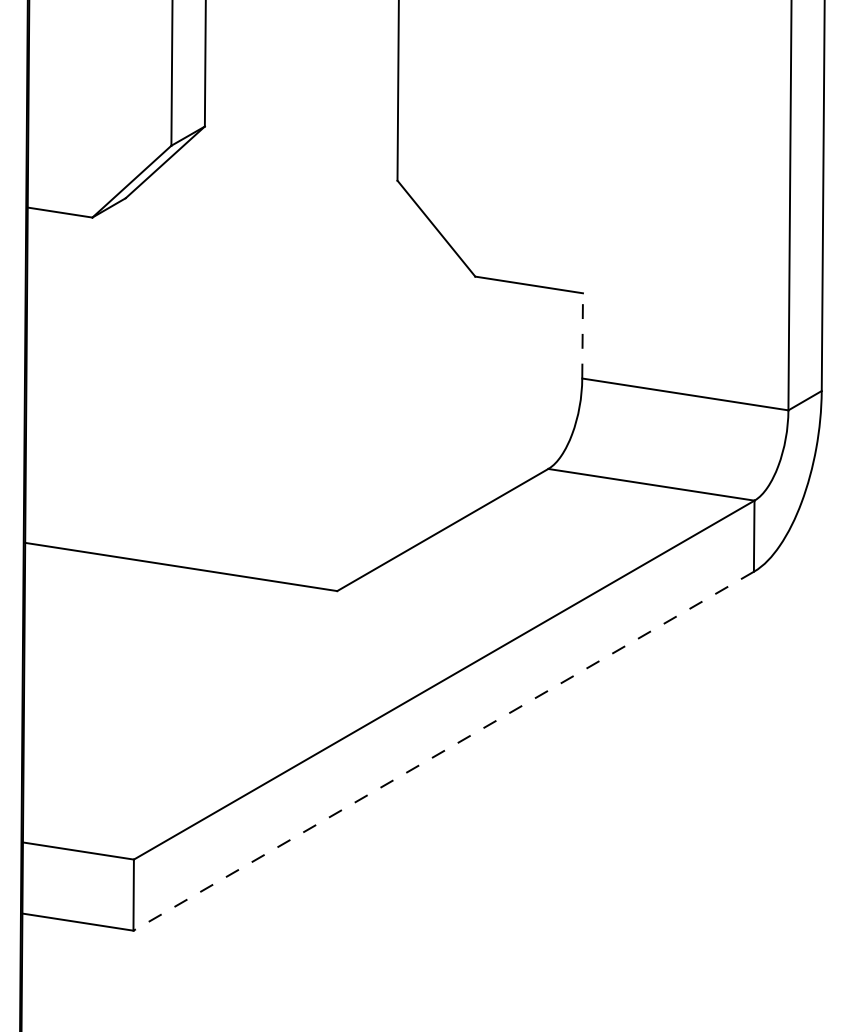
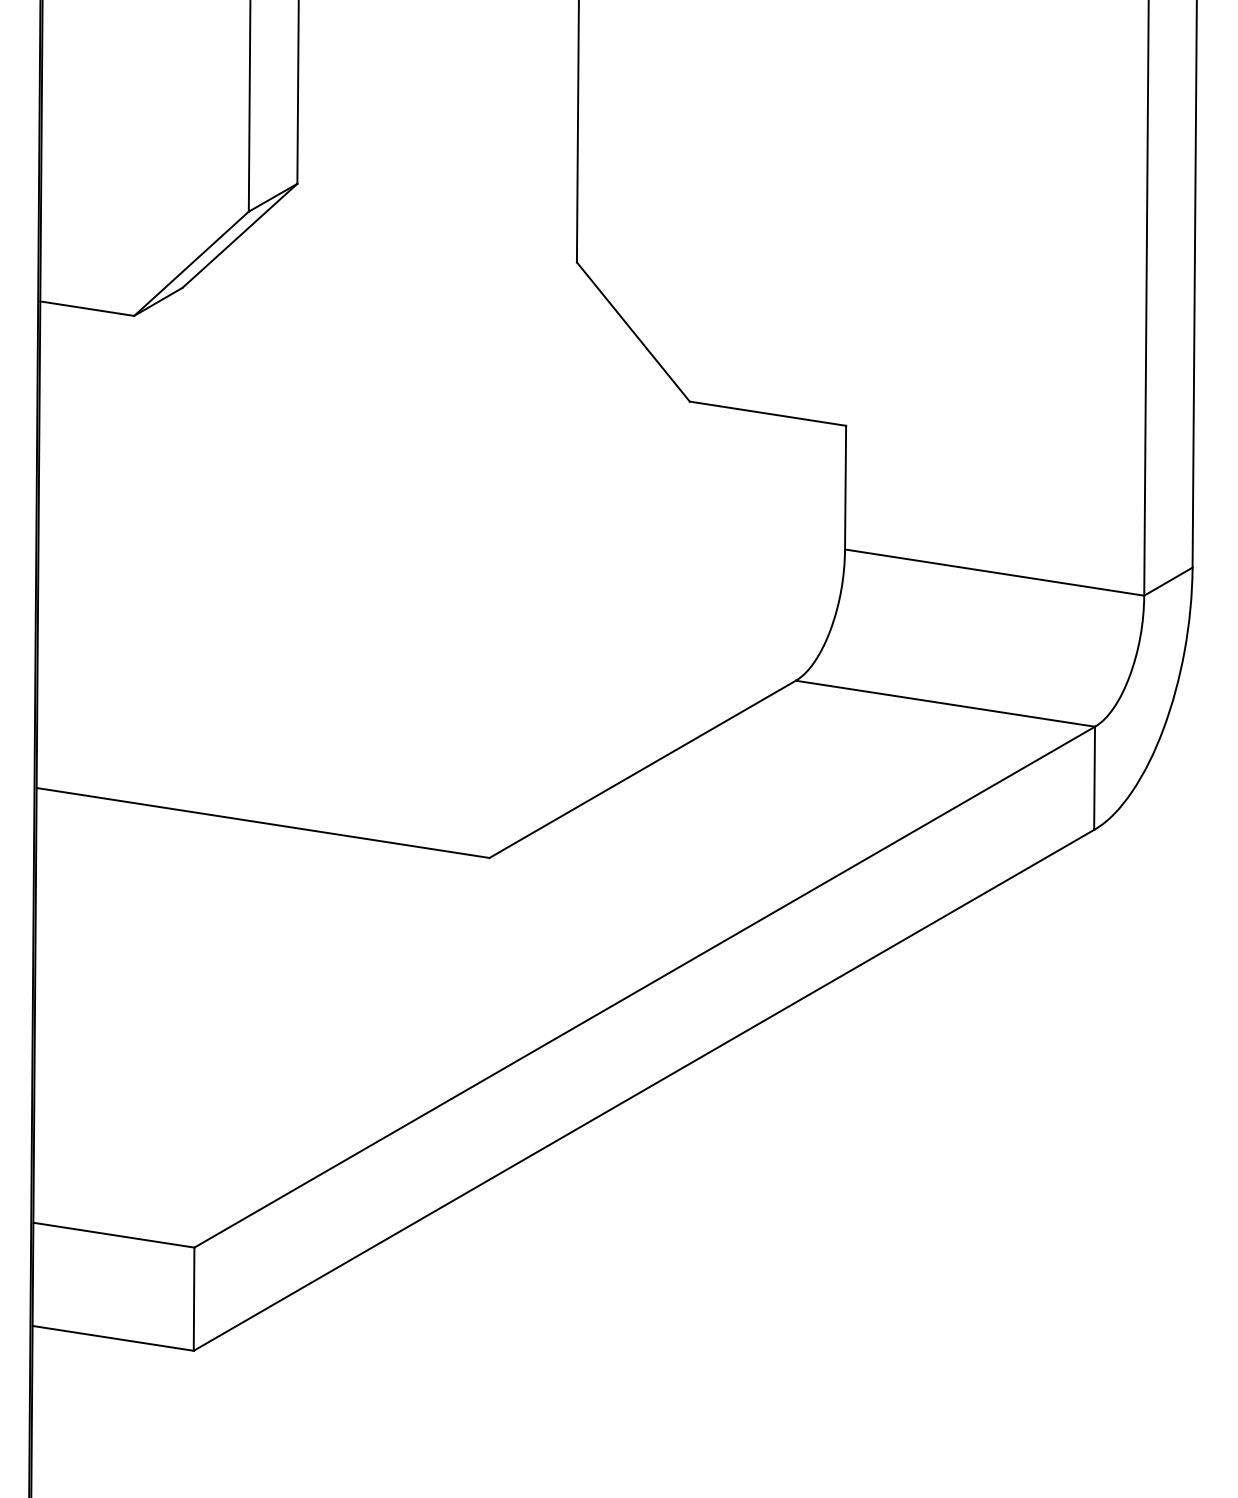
line: (582, 335) -> (845, 487), dashed -> solid
line: (443, 751) -> (643, 1090), dashed -> solid

